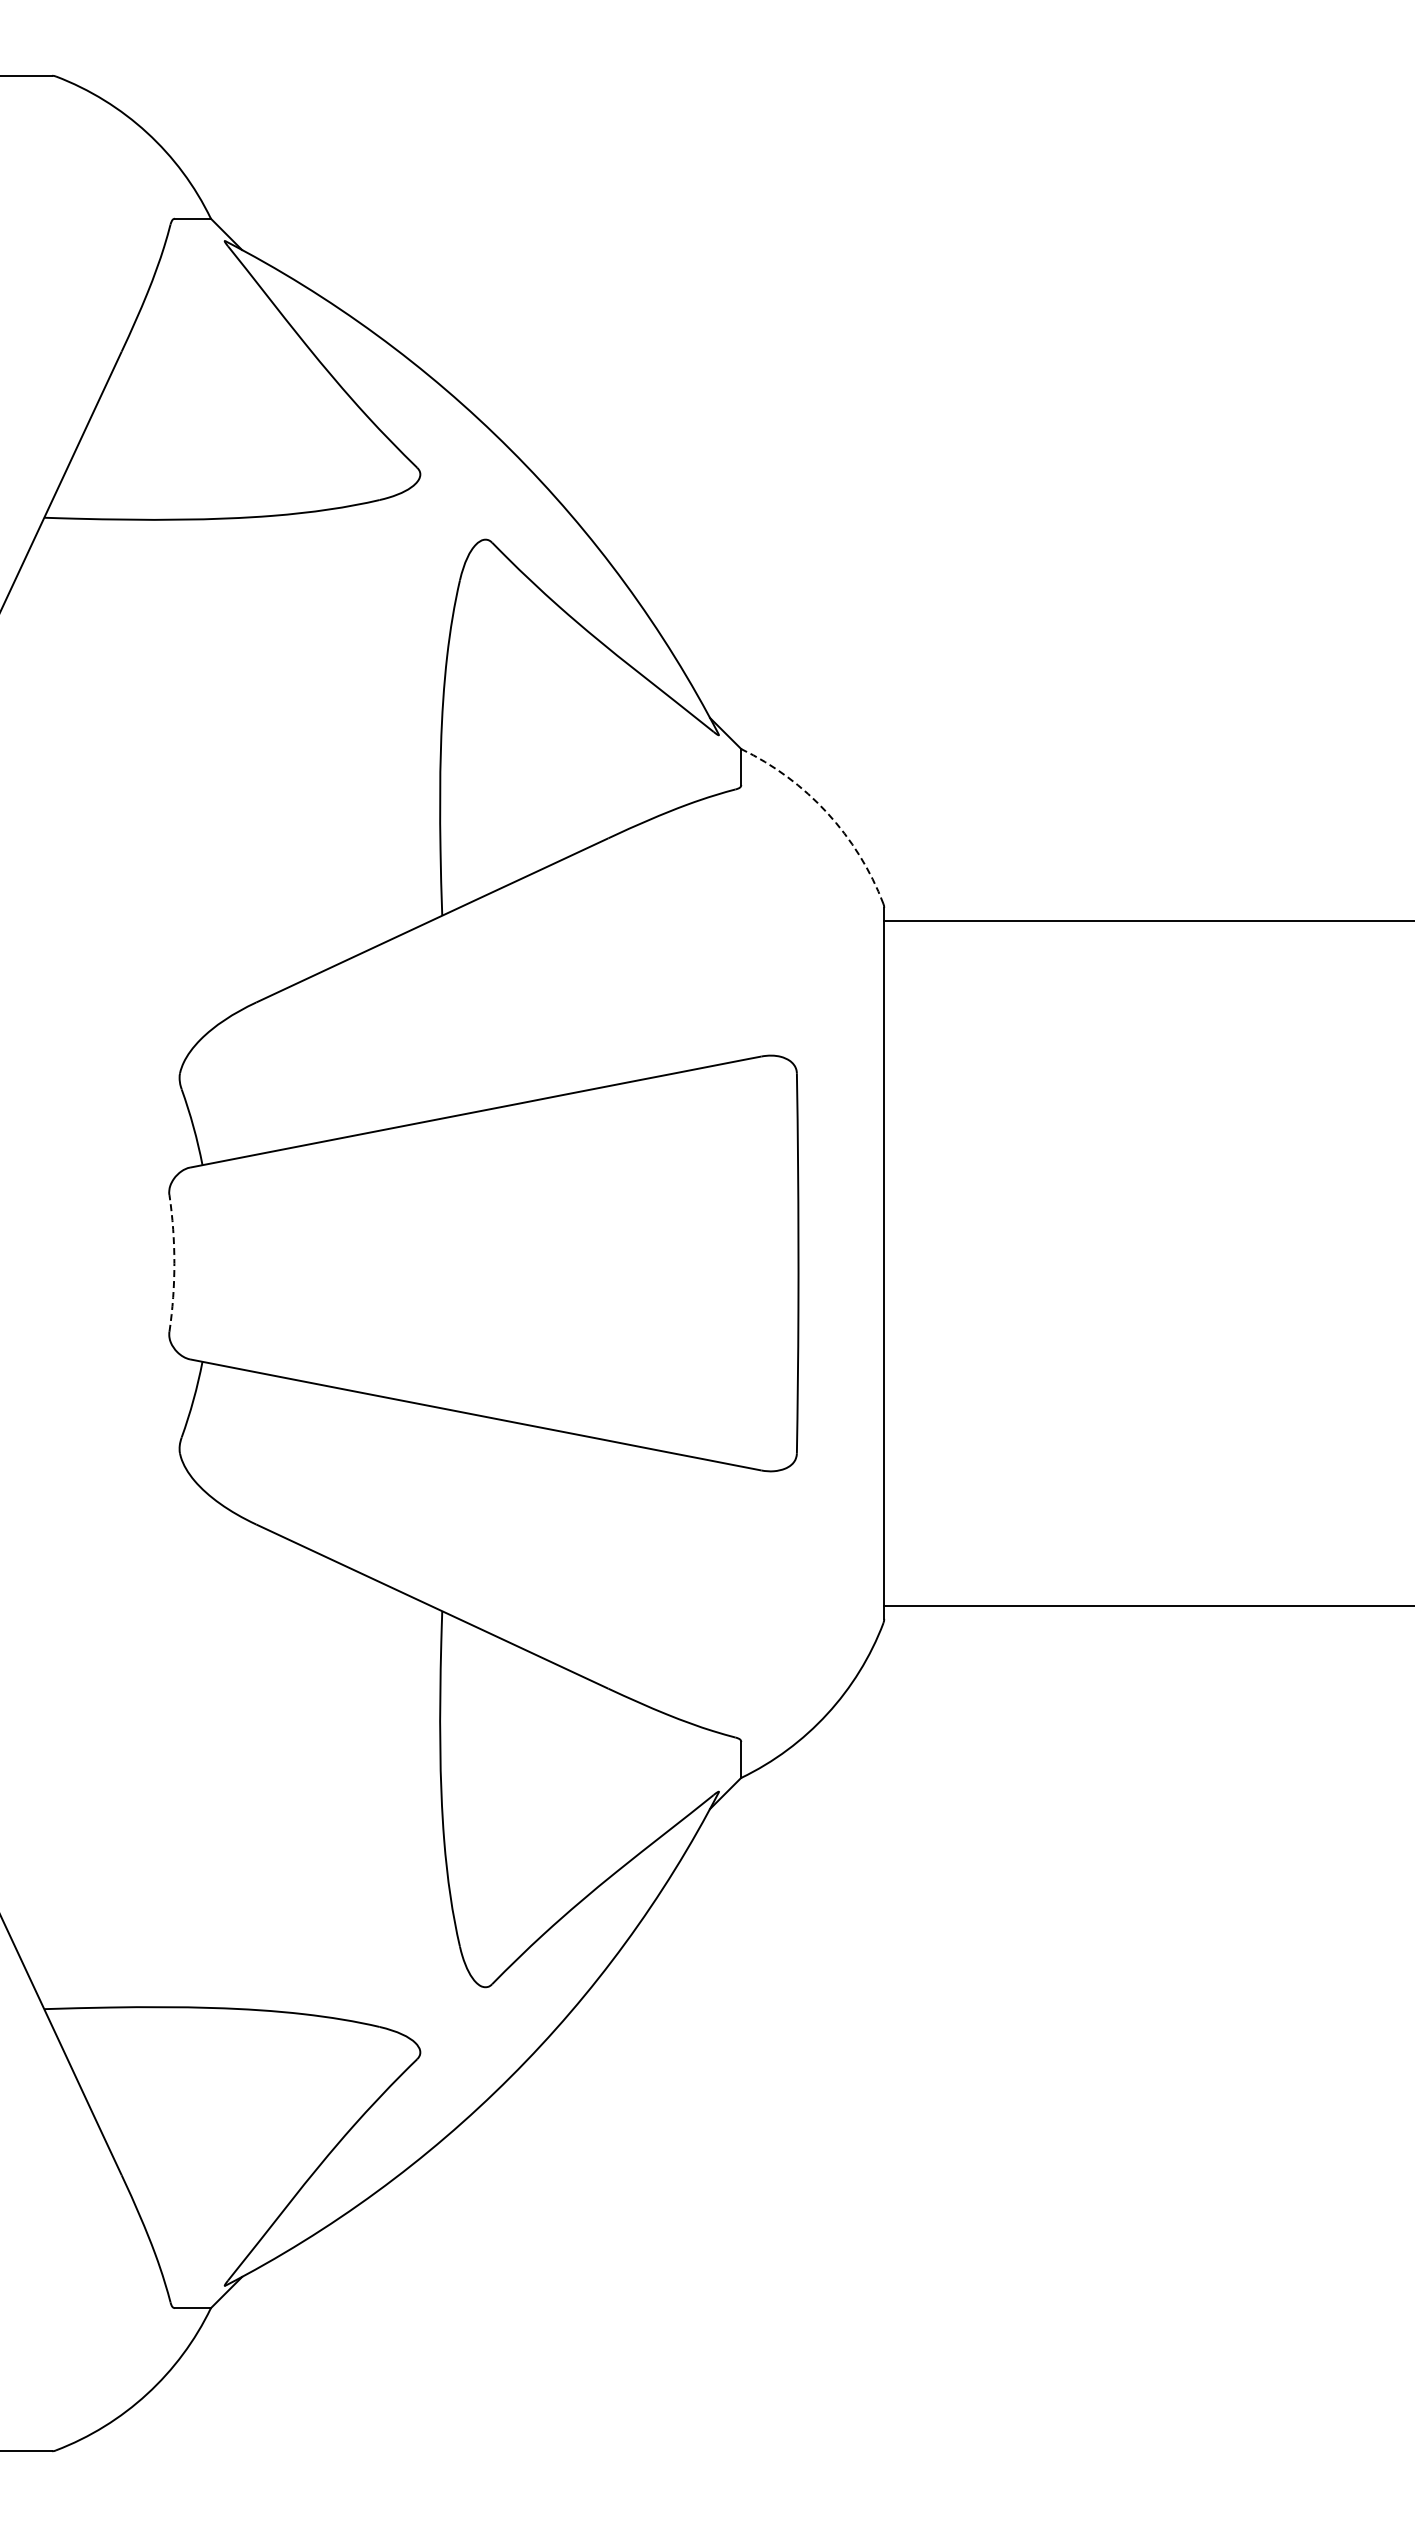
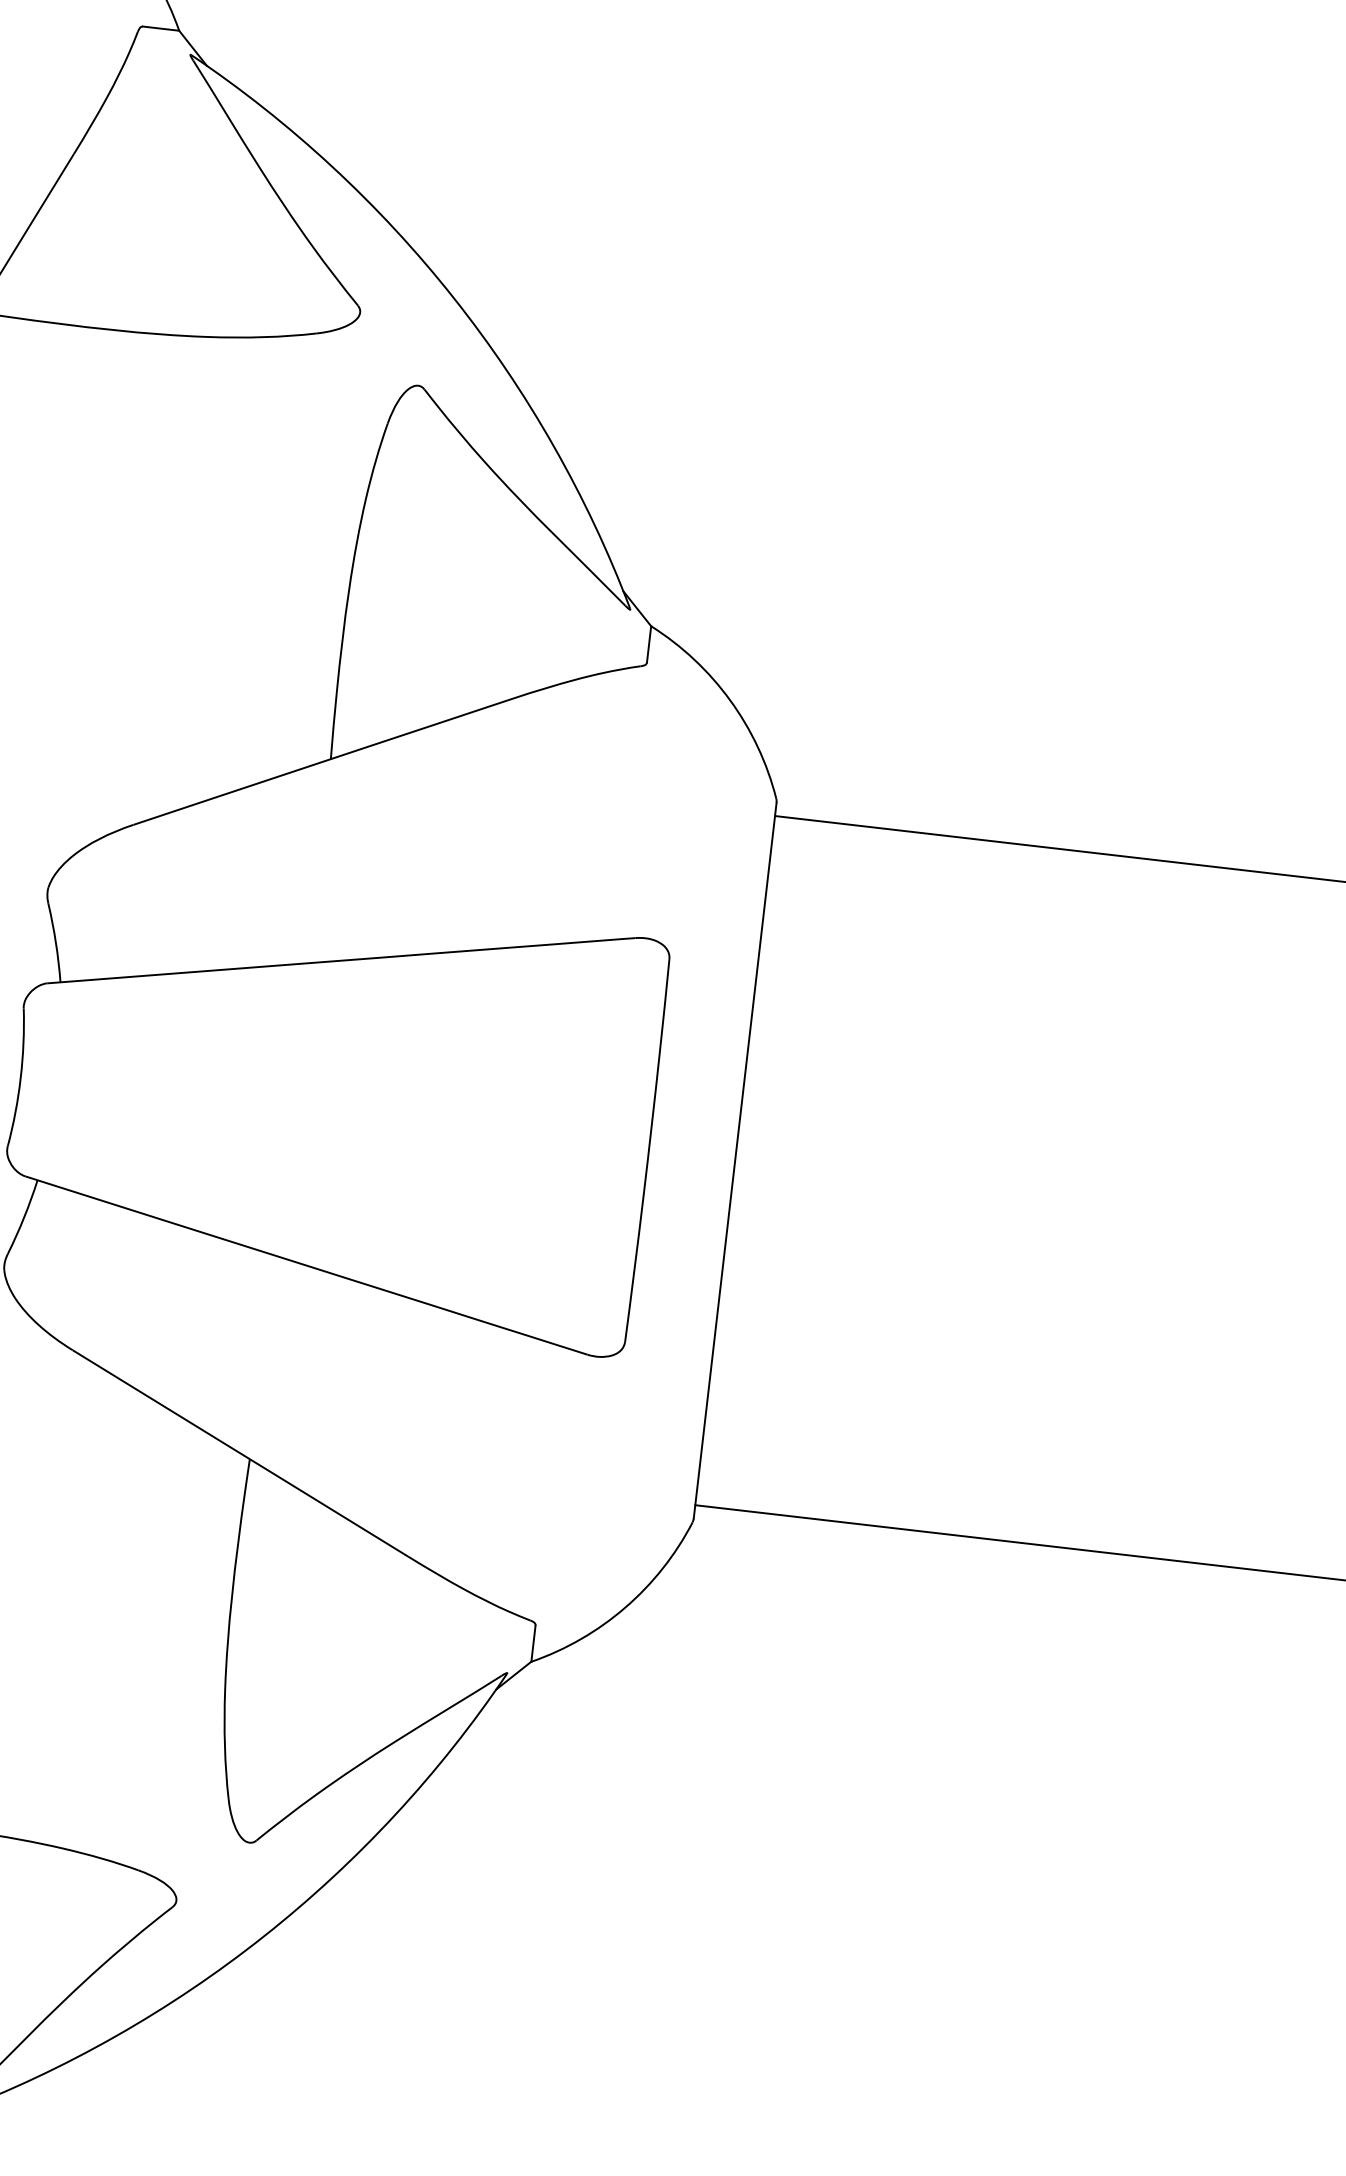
arc: (827, 812) -> (730, 700), dashed -> solid
arc: (174, 1263) -> (20, 1078), dashed -> solid

